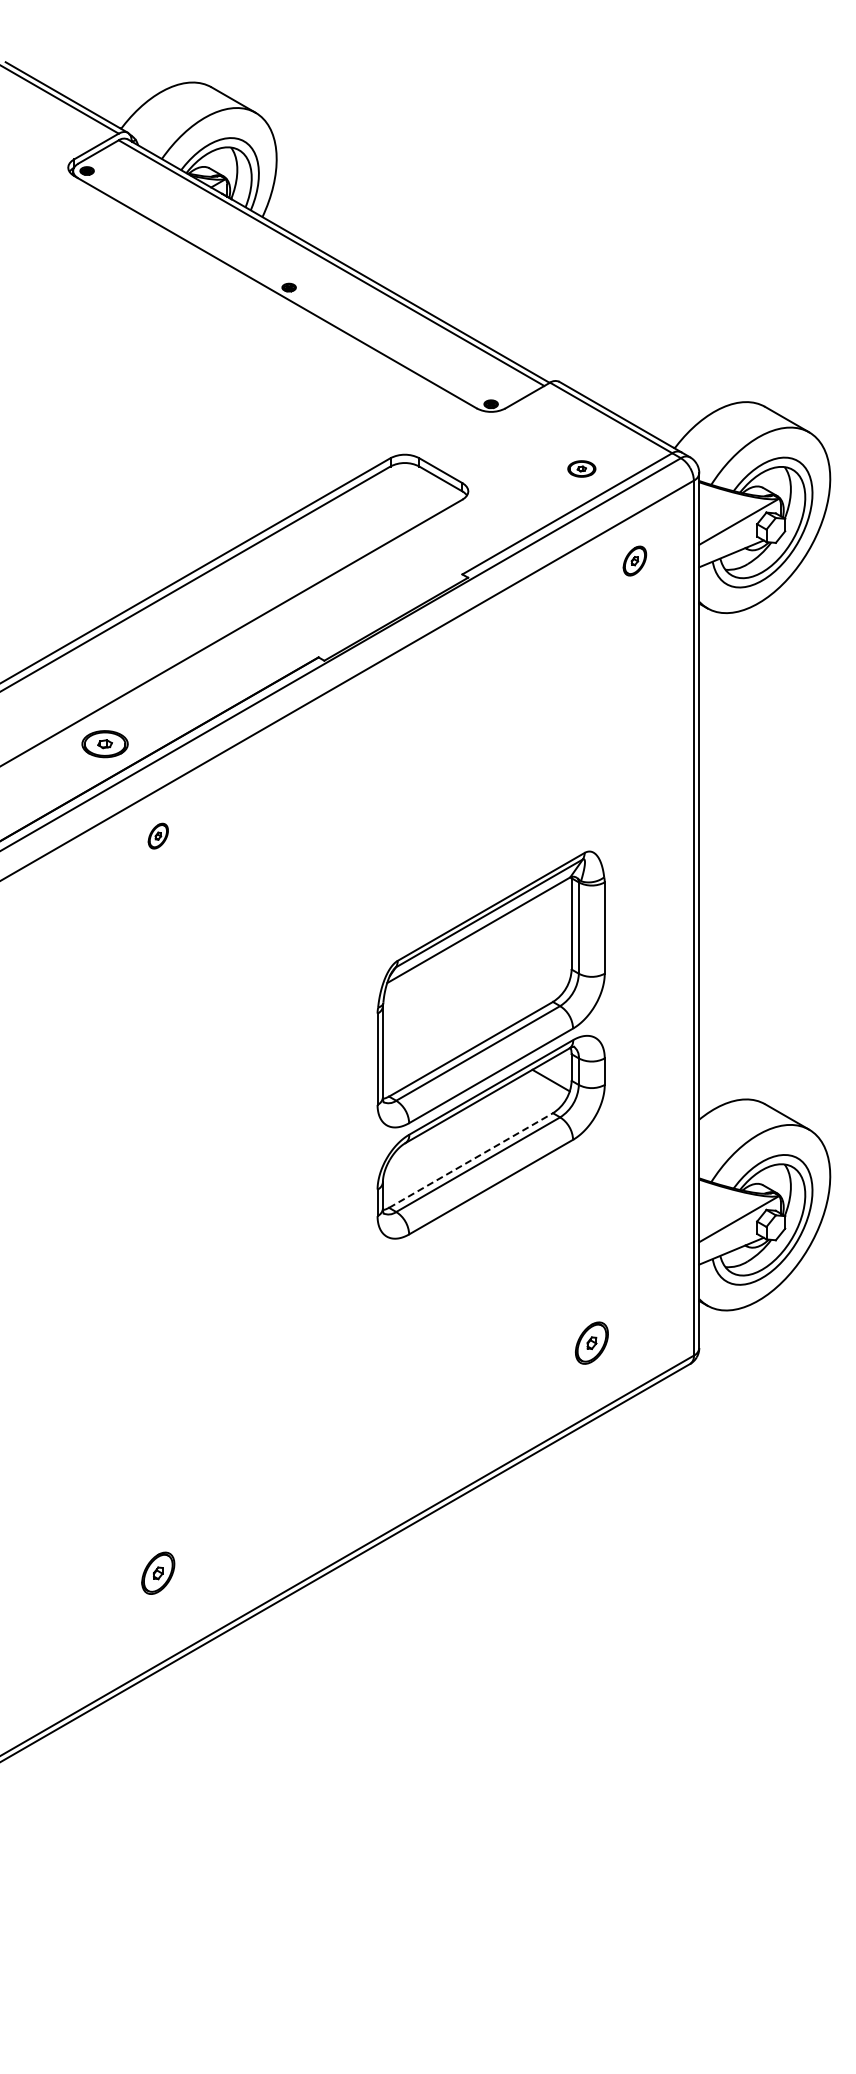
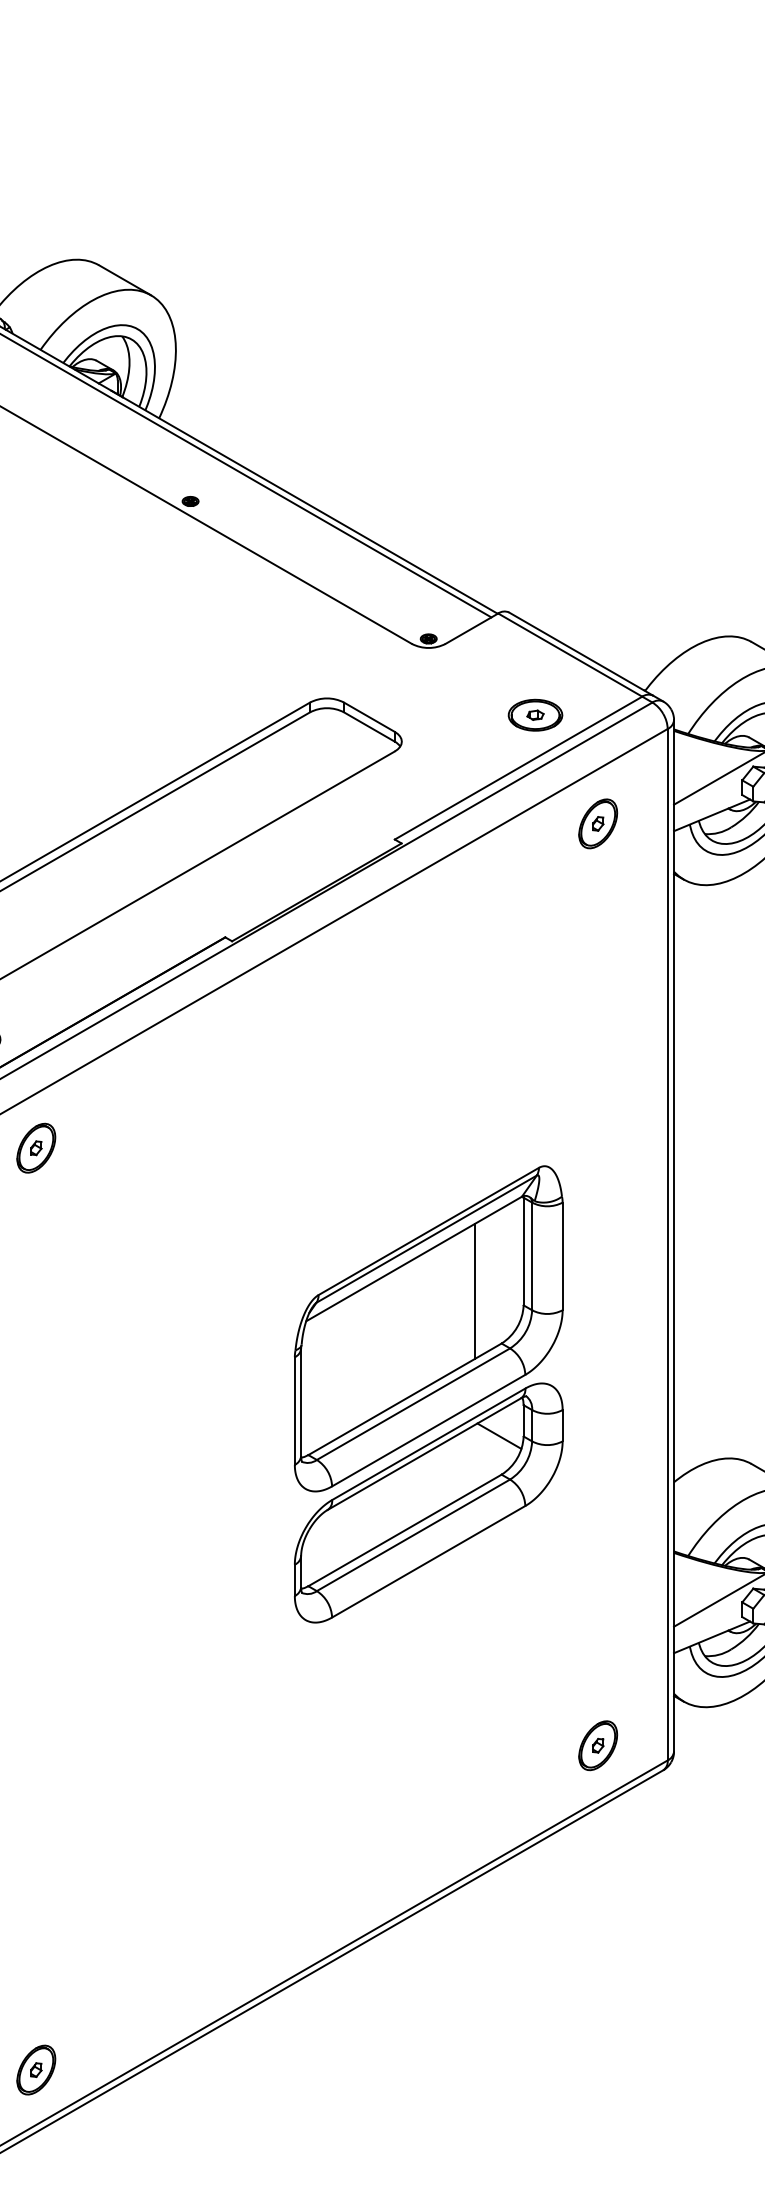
part: (581, 468) -> (535, 714), size x1.67
part: (634, 560) -> (597, 823), size x1.43
part: (158, 835) -> (36, 1147), size x1.67
line: (529, 957) -> (473, 1291), added
line: (471, 1160) -> (405, 1530), dashed -> solid
part: (591, 1342) -> (597, 1744), moved
part: (158, 1572) -> (36, 2069), moved

